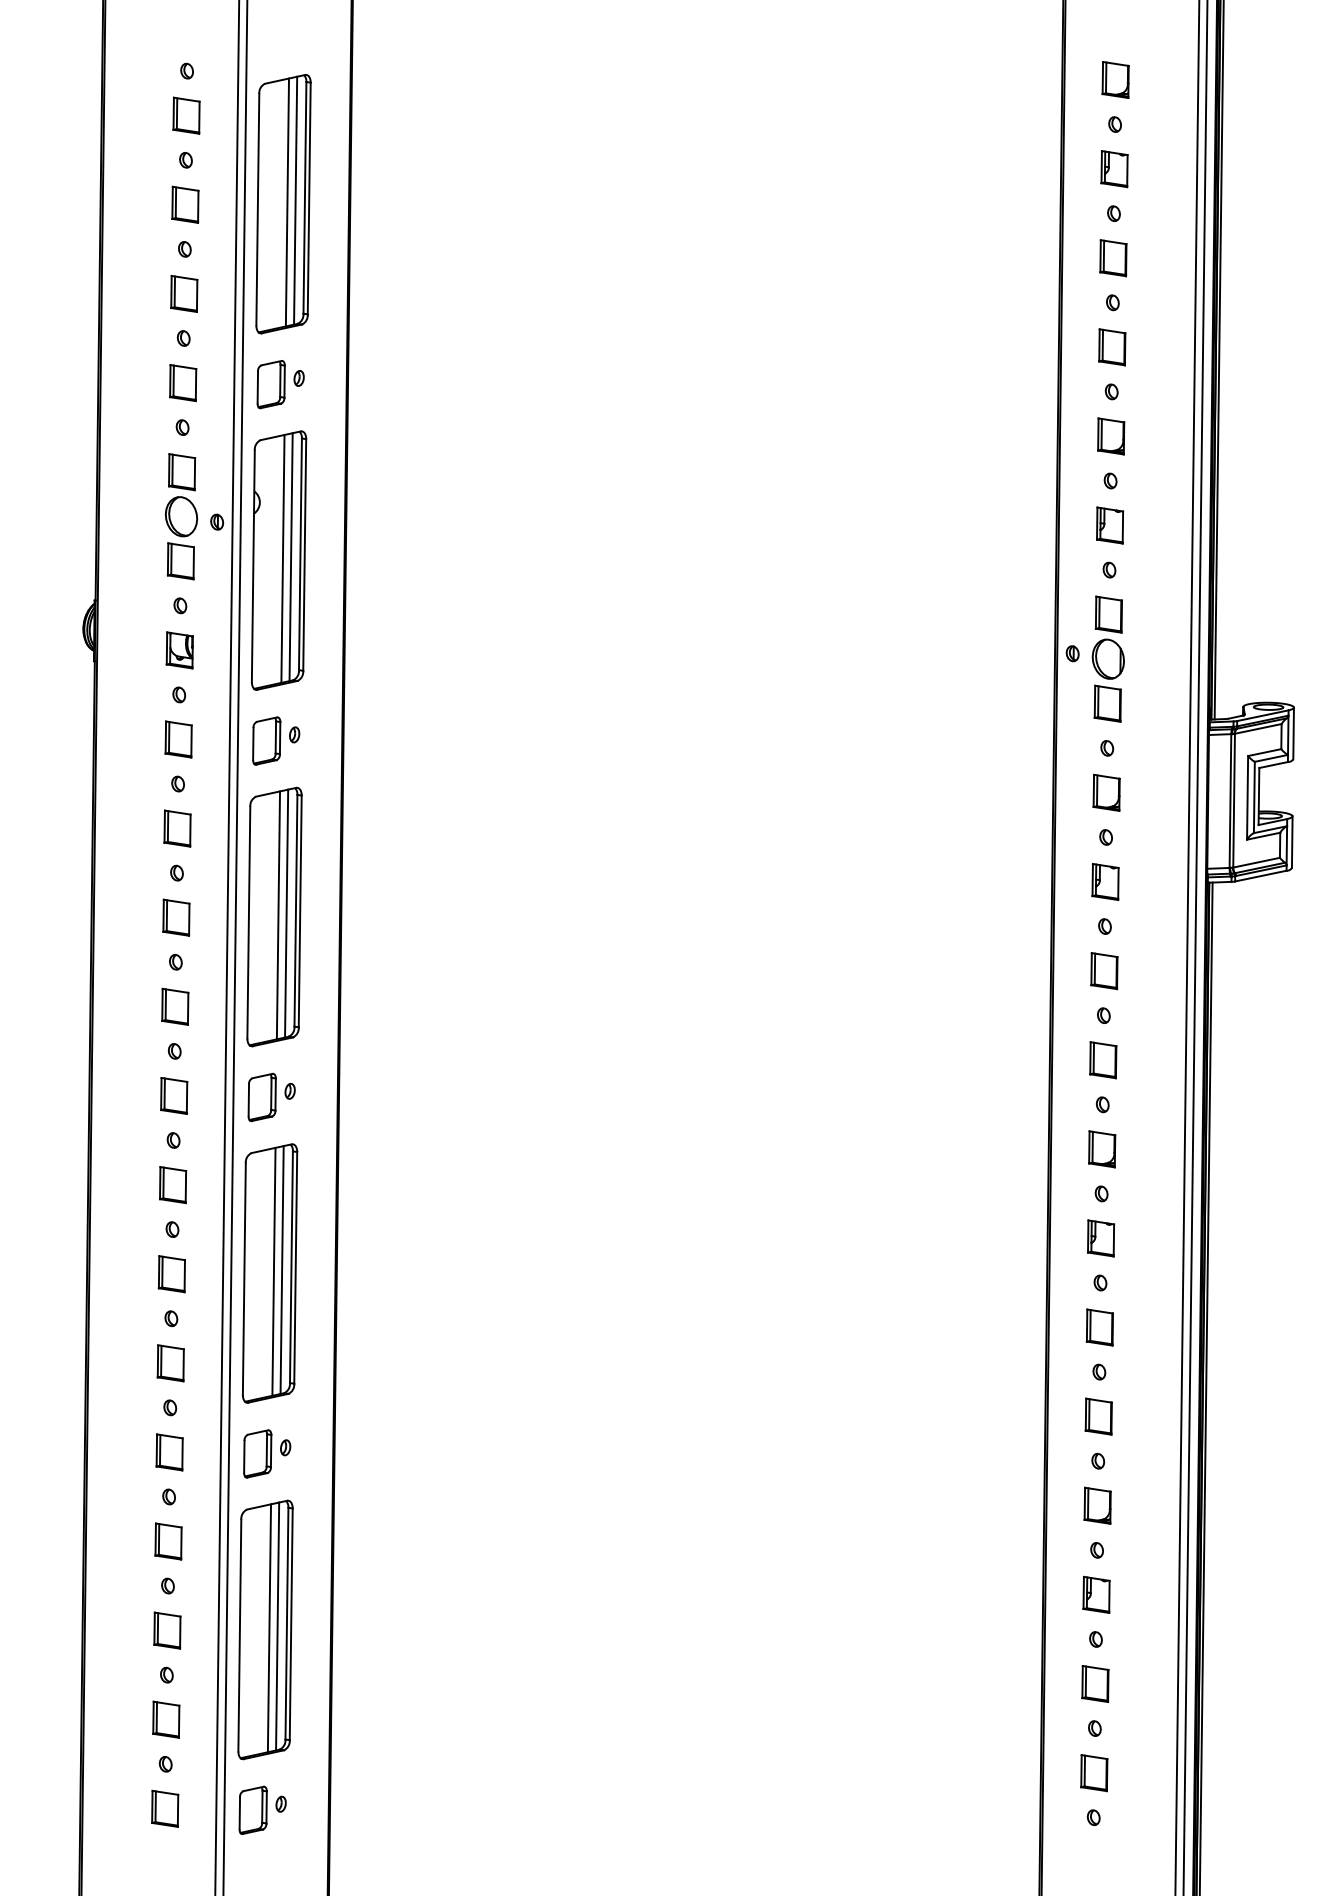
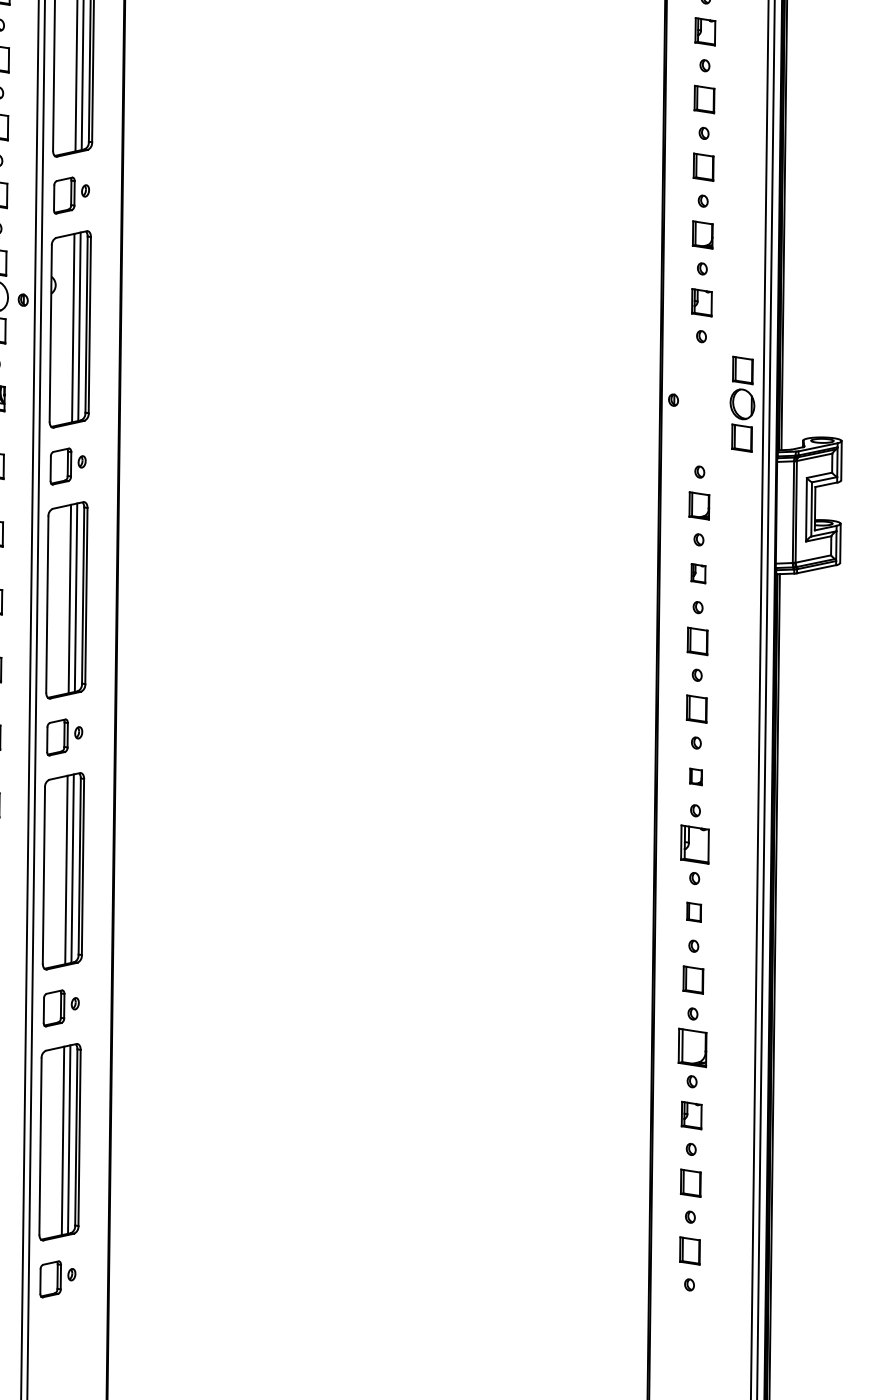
part: (1107, 658) -> (741, 403), moved
part: (1105, 881) -> (698, 573), size x0.7
part: (1102, 1149) -> (696, 777), size x0.6
part: (1101, 1238) -> (695, 844), size x1.4
part: (1099, 1327) -> (693, 912), size x0.7
part: (1097, 1505) -> (692, 1047), size x1.4

